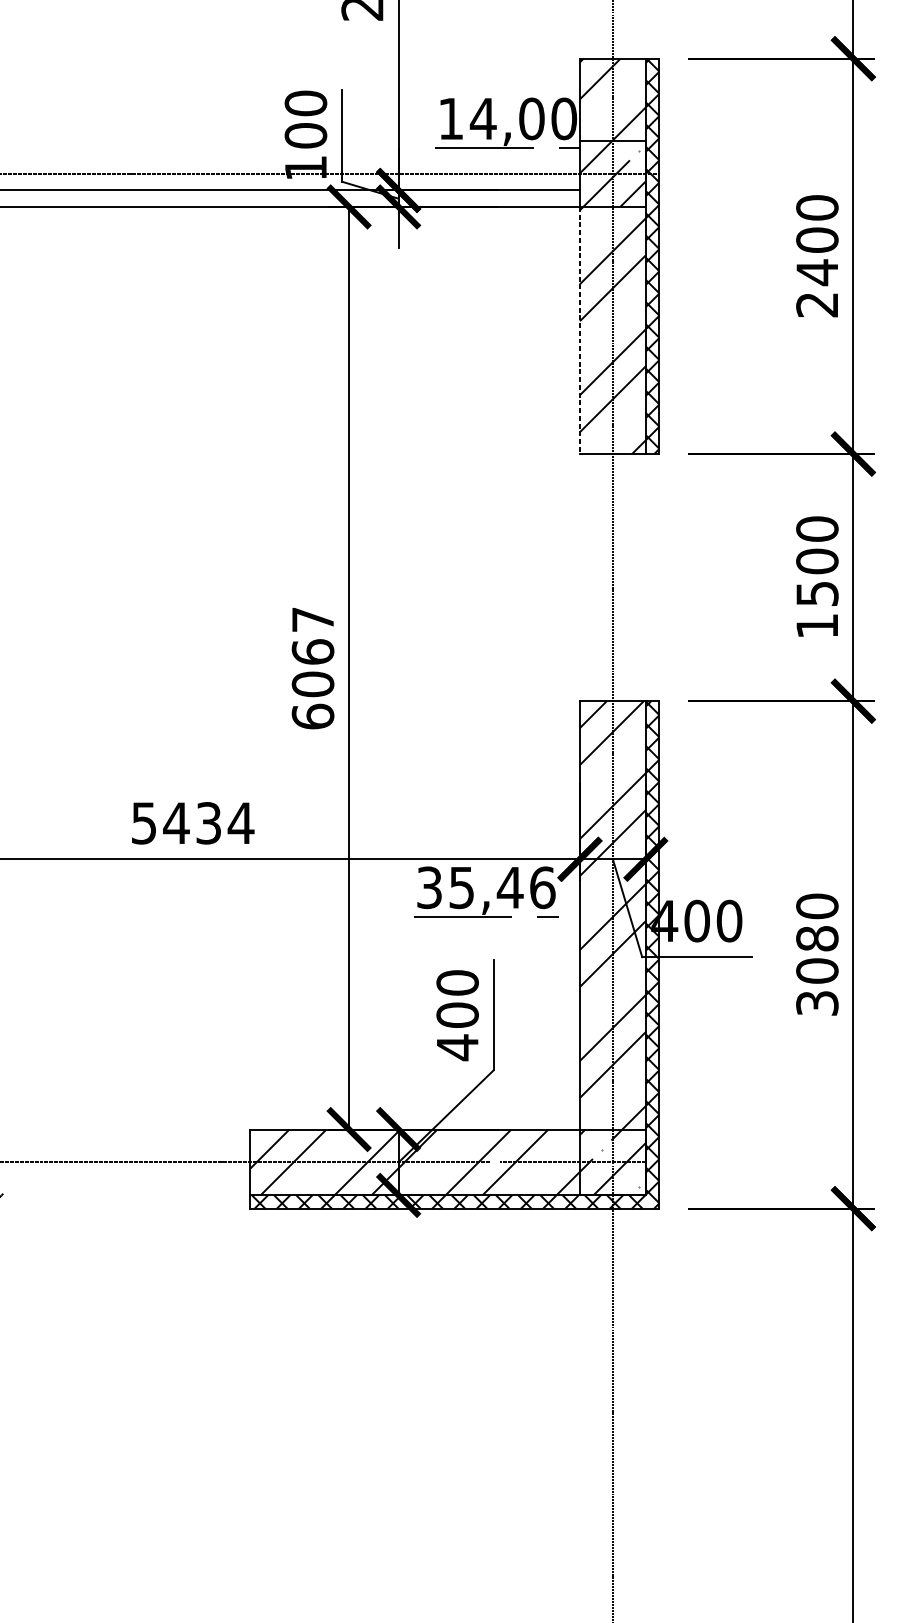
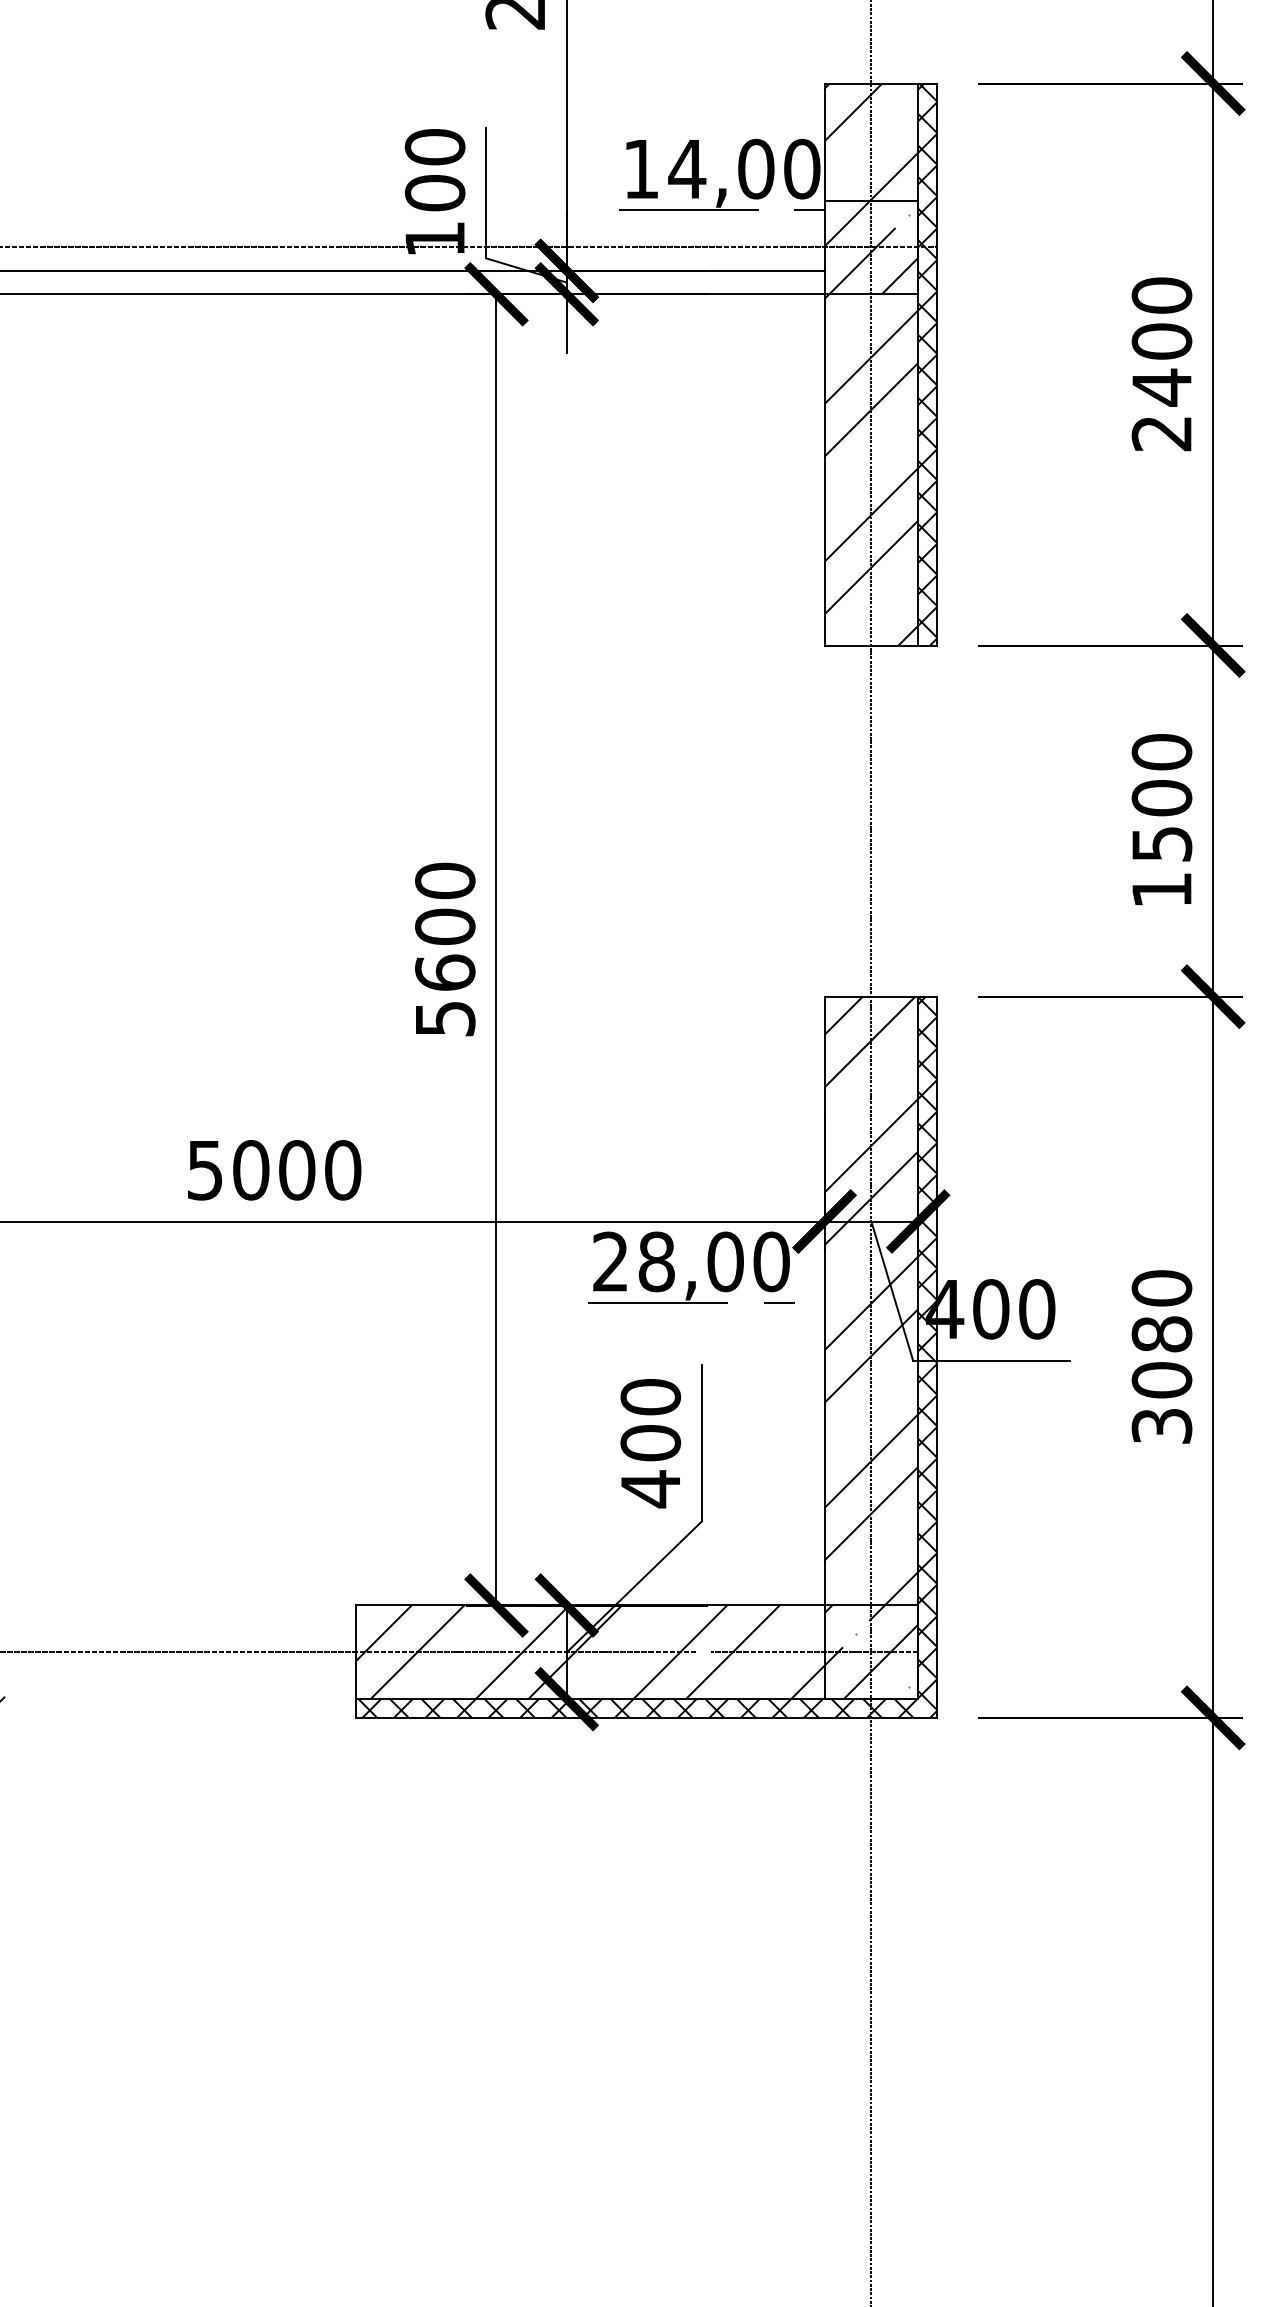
line: (579, 330) -> (824, 469), dashed -> solid
text: (313, 667) -> (445, 949), 6067 -> 5600
text: (208, 823) -> (296, 1170), 5434 -> 5000
text: (486, 887) -> (691, 1261), 35,46 -> 28,00

